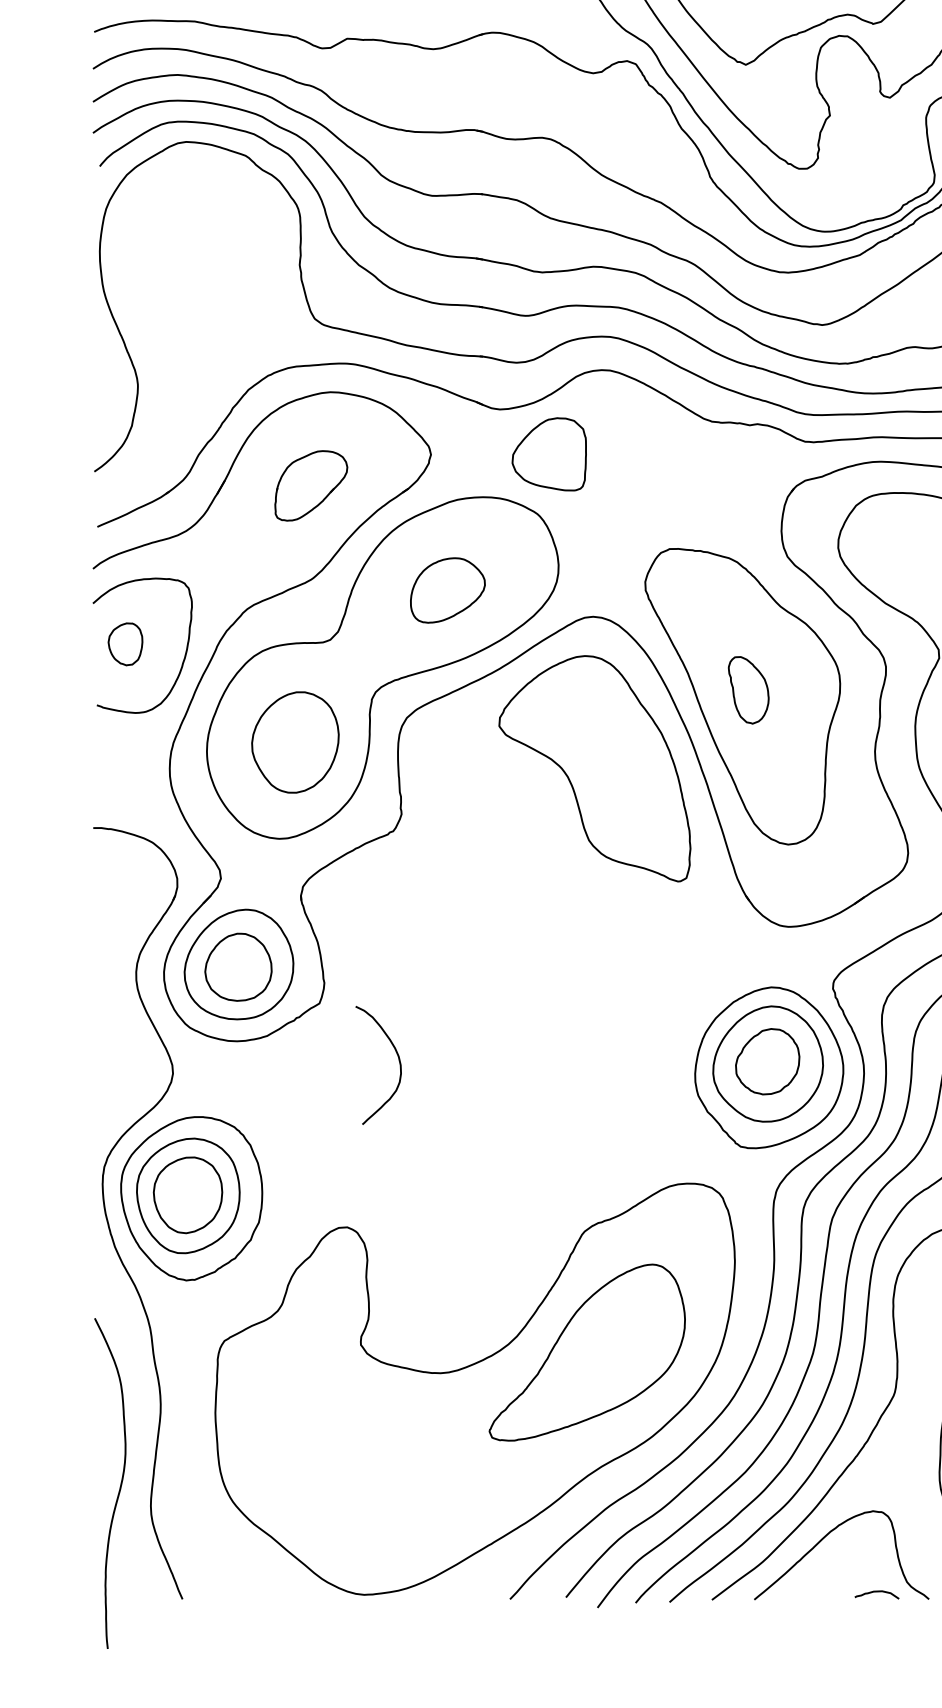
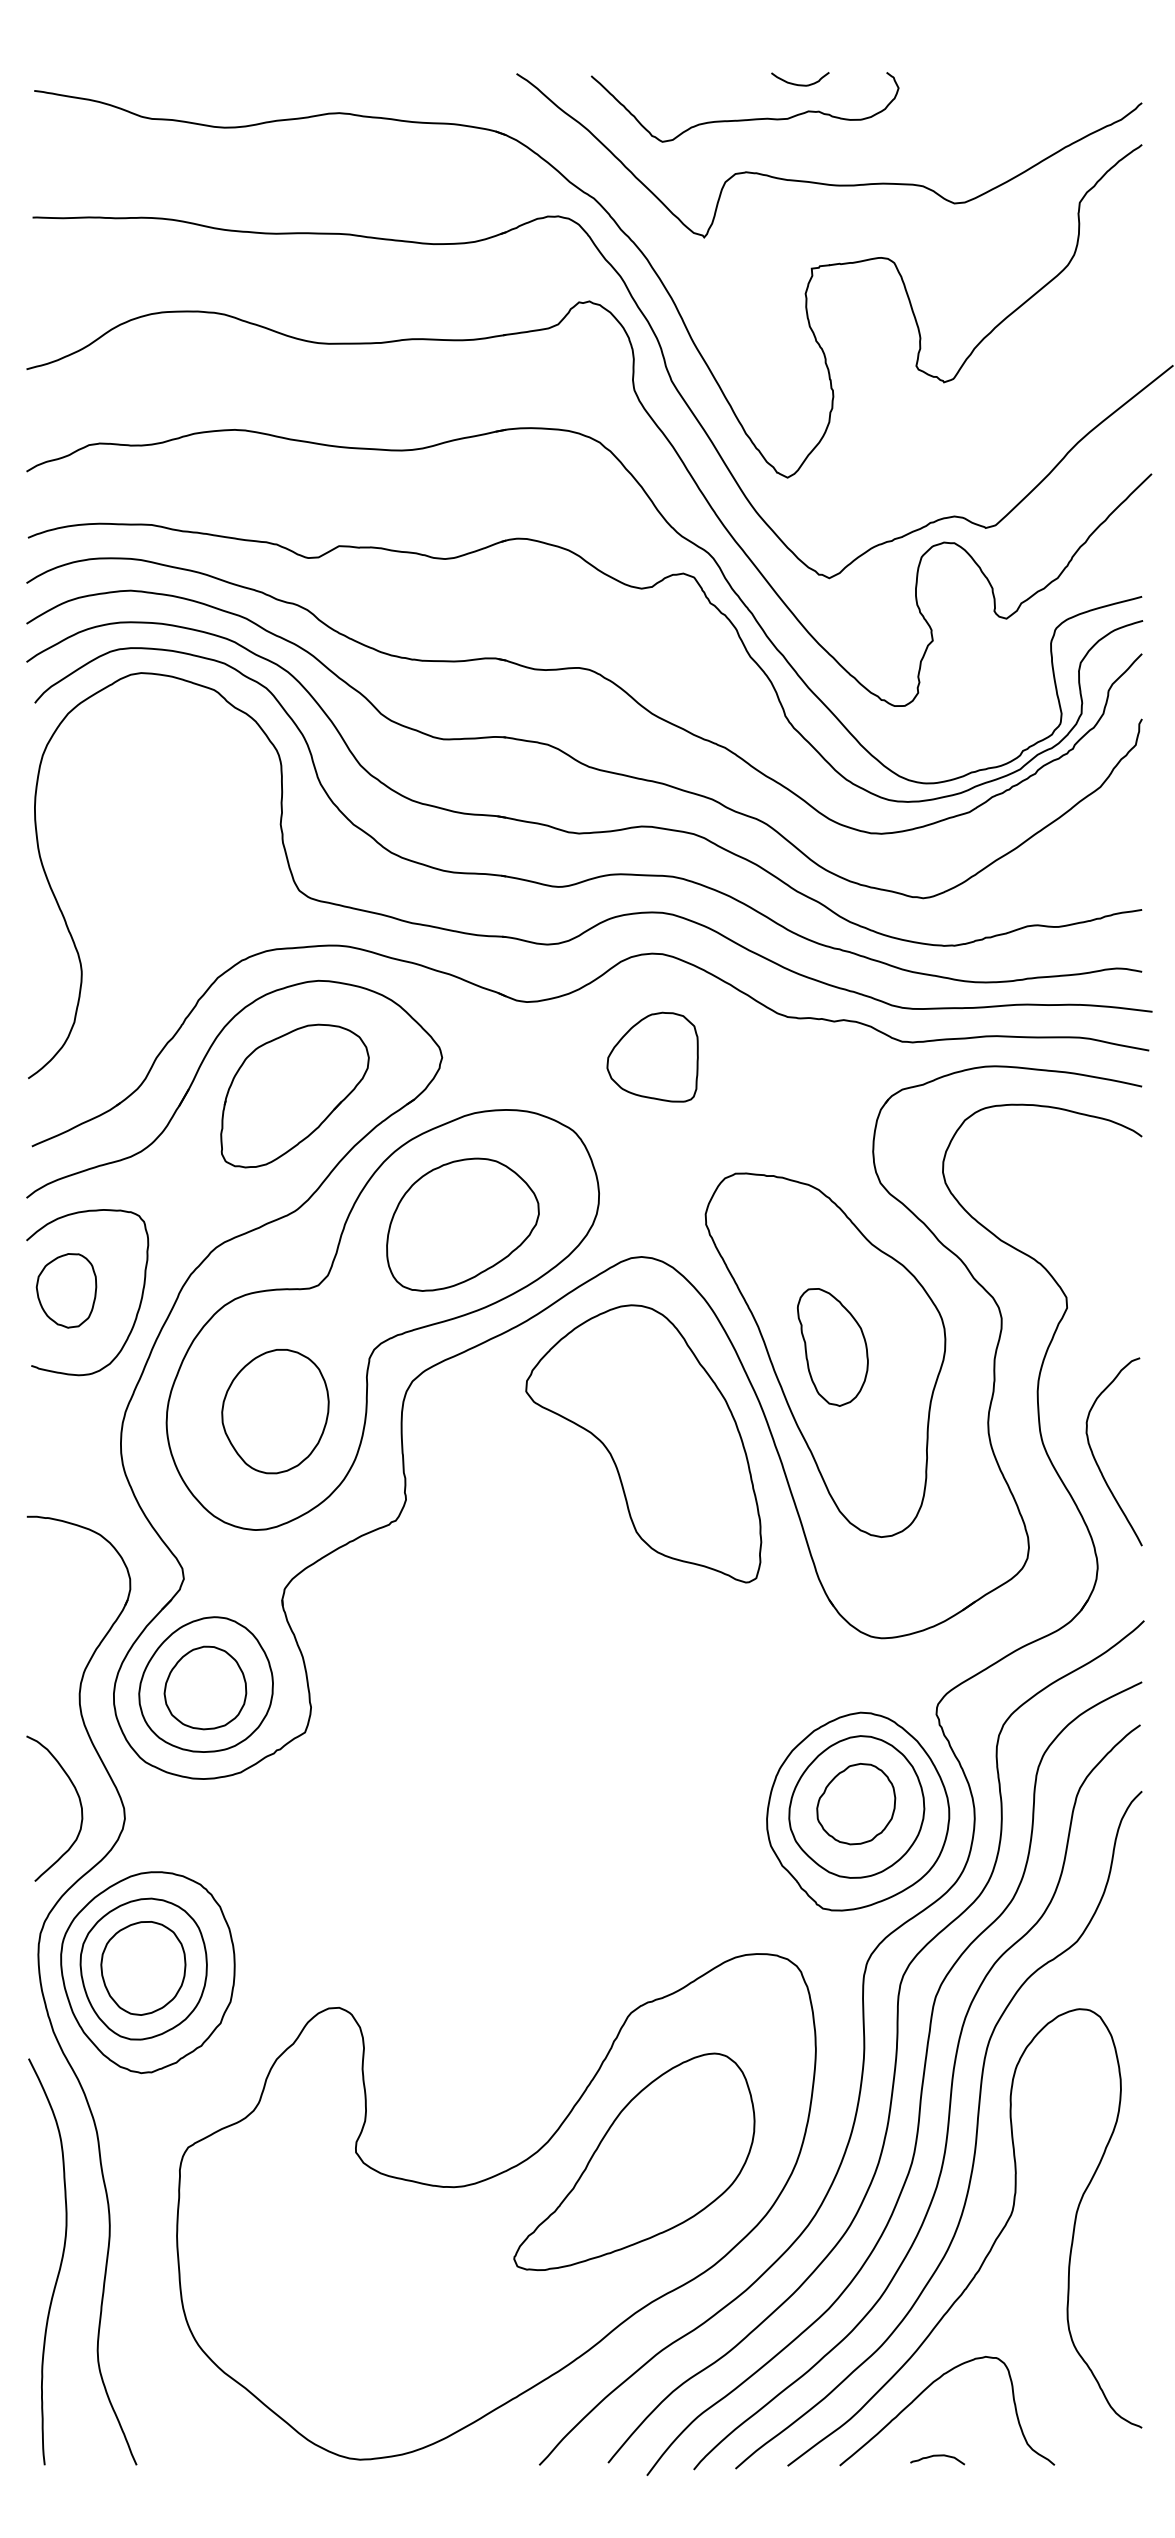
part: (549, 453) -> (652, 1056), moved
part: (310, 485) -> (294, 1095), size x1.67
part: (447, 590) -> (462, 1224), size x1.67
part: (125, 644) -> (66, 1290), size x1.43
part: (748, 690) -> (832, 1347), size x1.43
curve: (398, 1061) -> (79, 1803), moved
curve: (119, 1486) -> (59, 2265), moved
curve: (876, 1592) -> (937, 2456), moved

